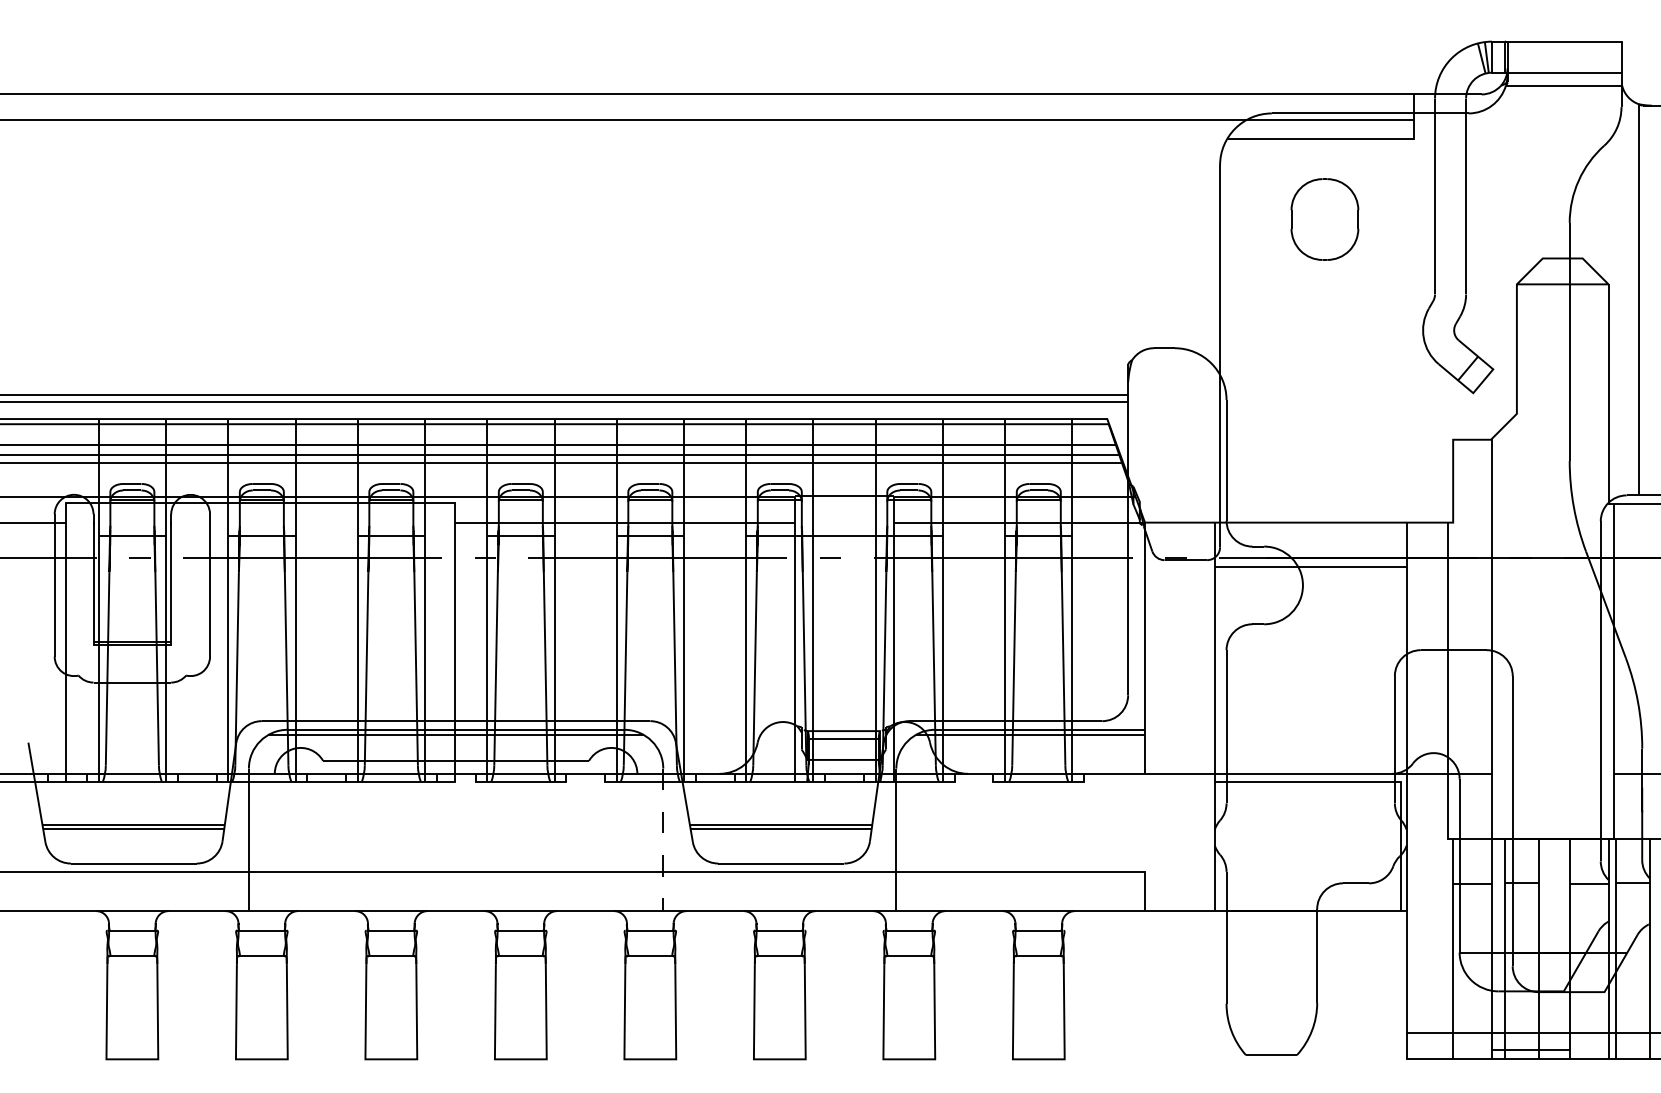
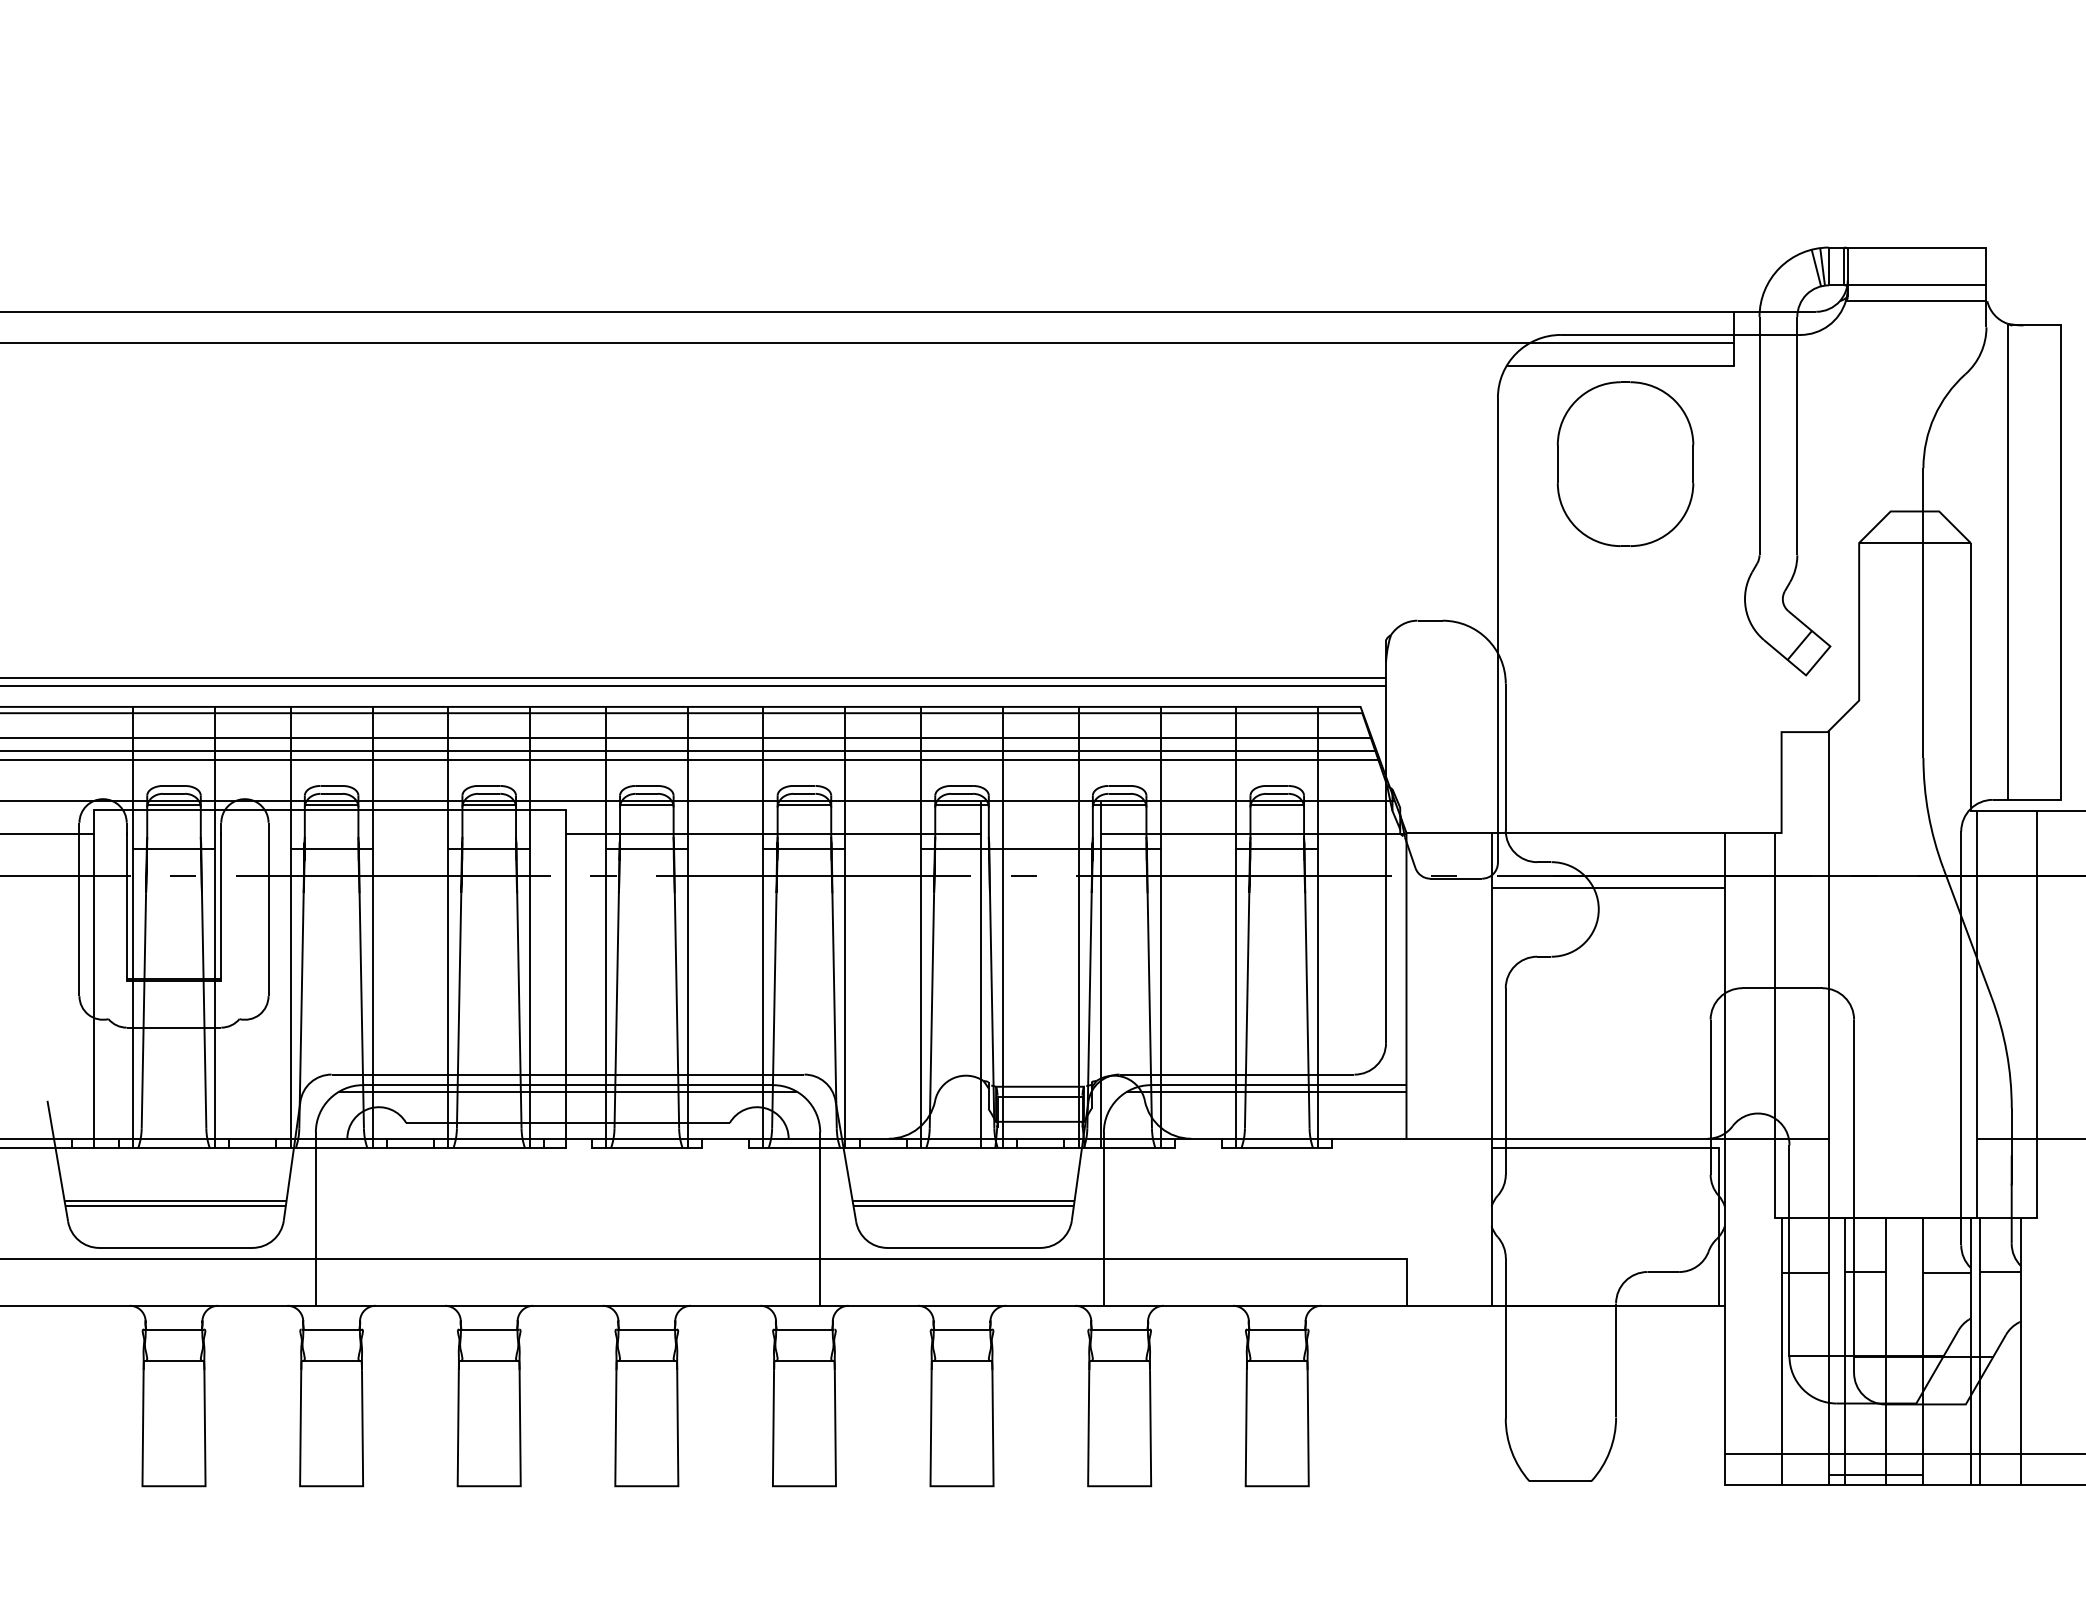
part: (1324, 219) -> (1625, 463), size x1.67
line: (663, 840) -> (820, 1219), dashed -> solid

